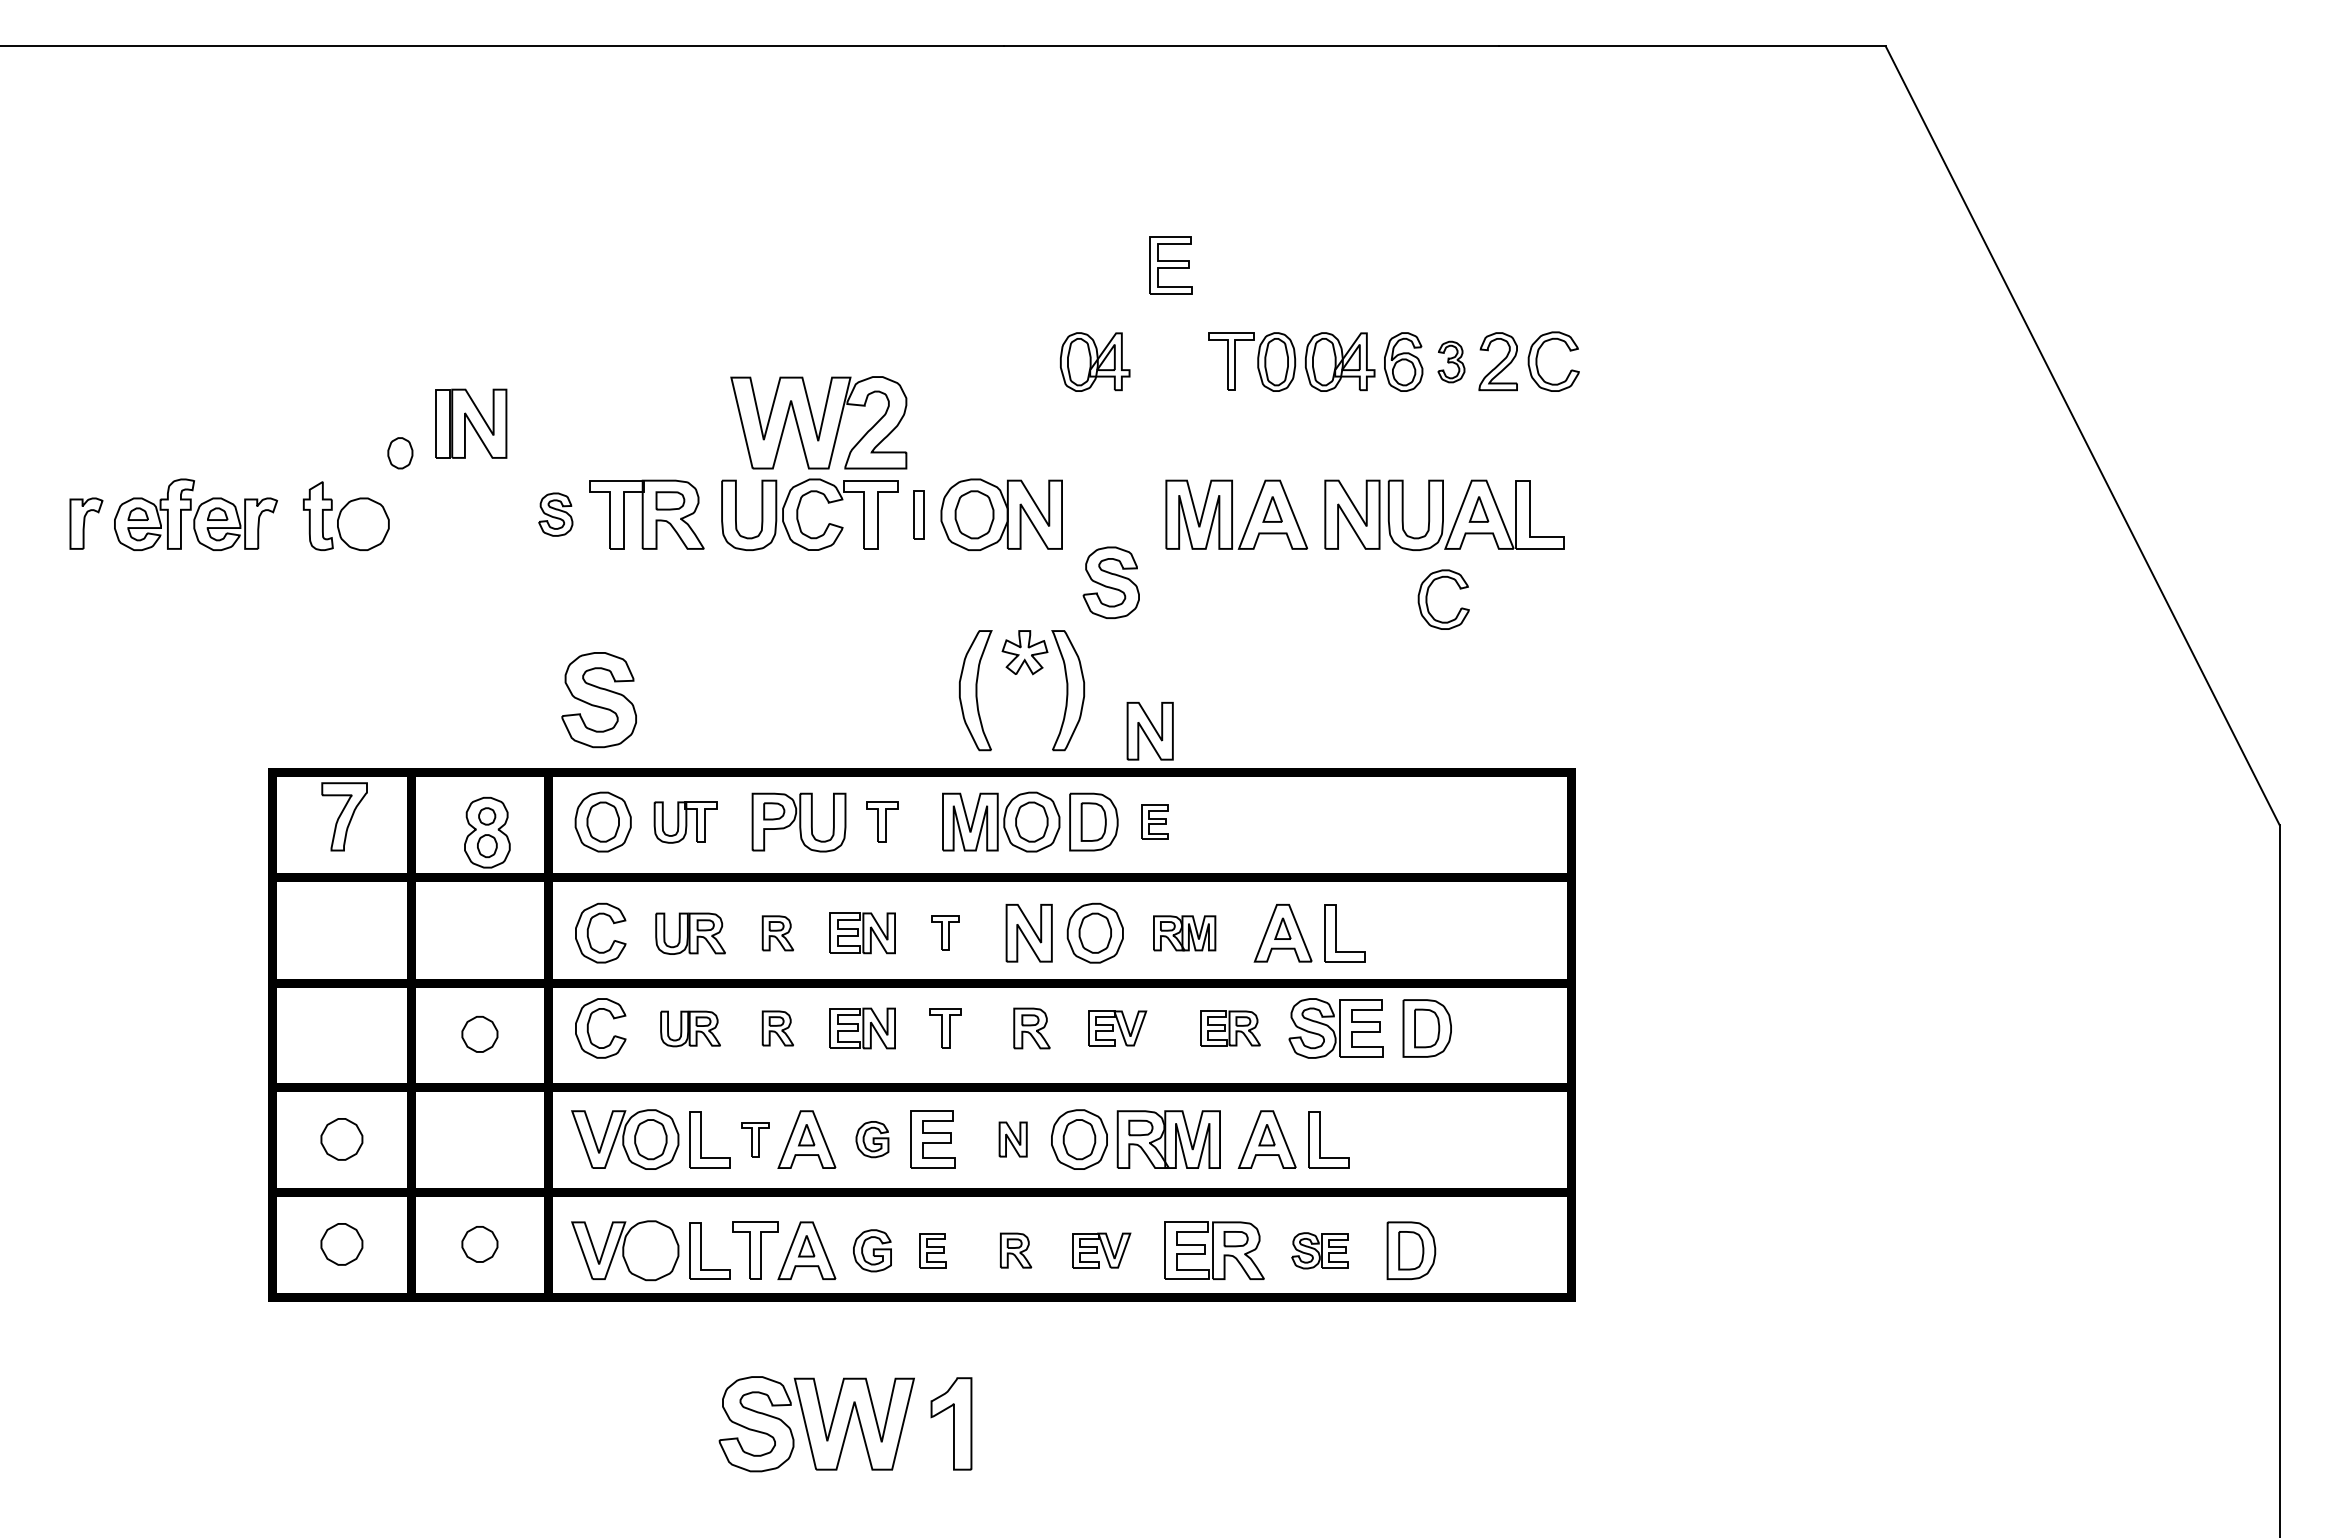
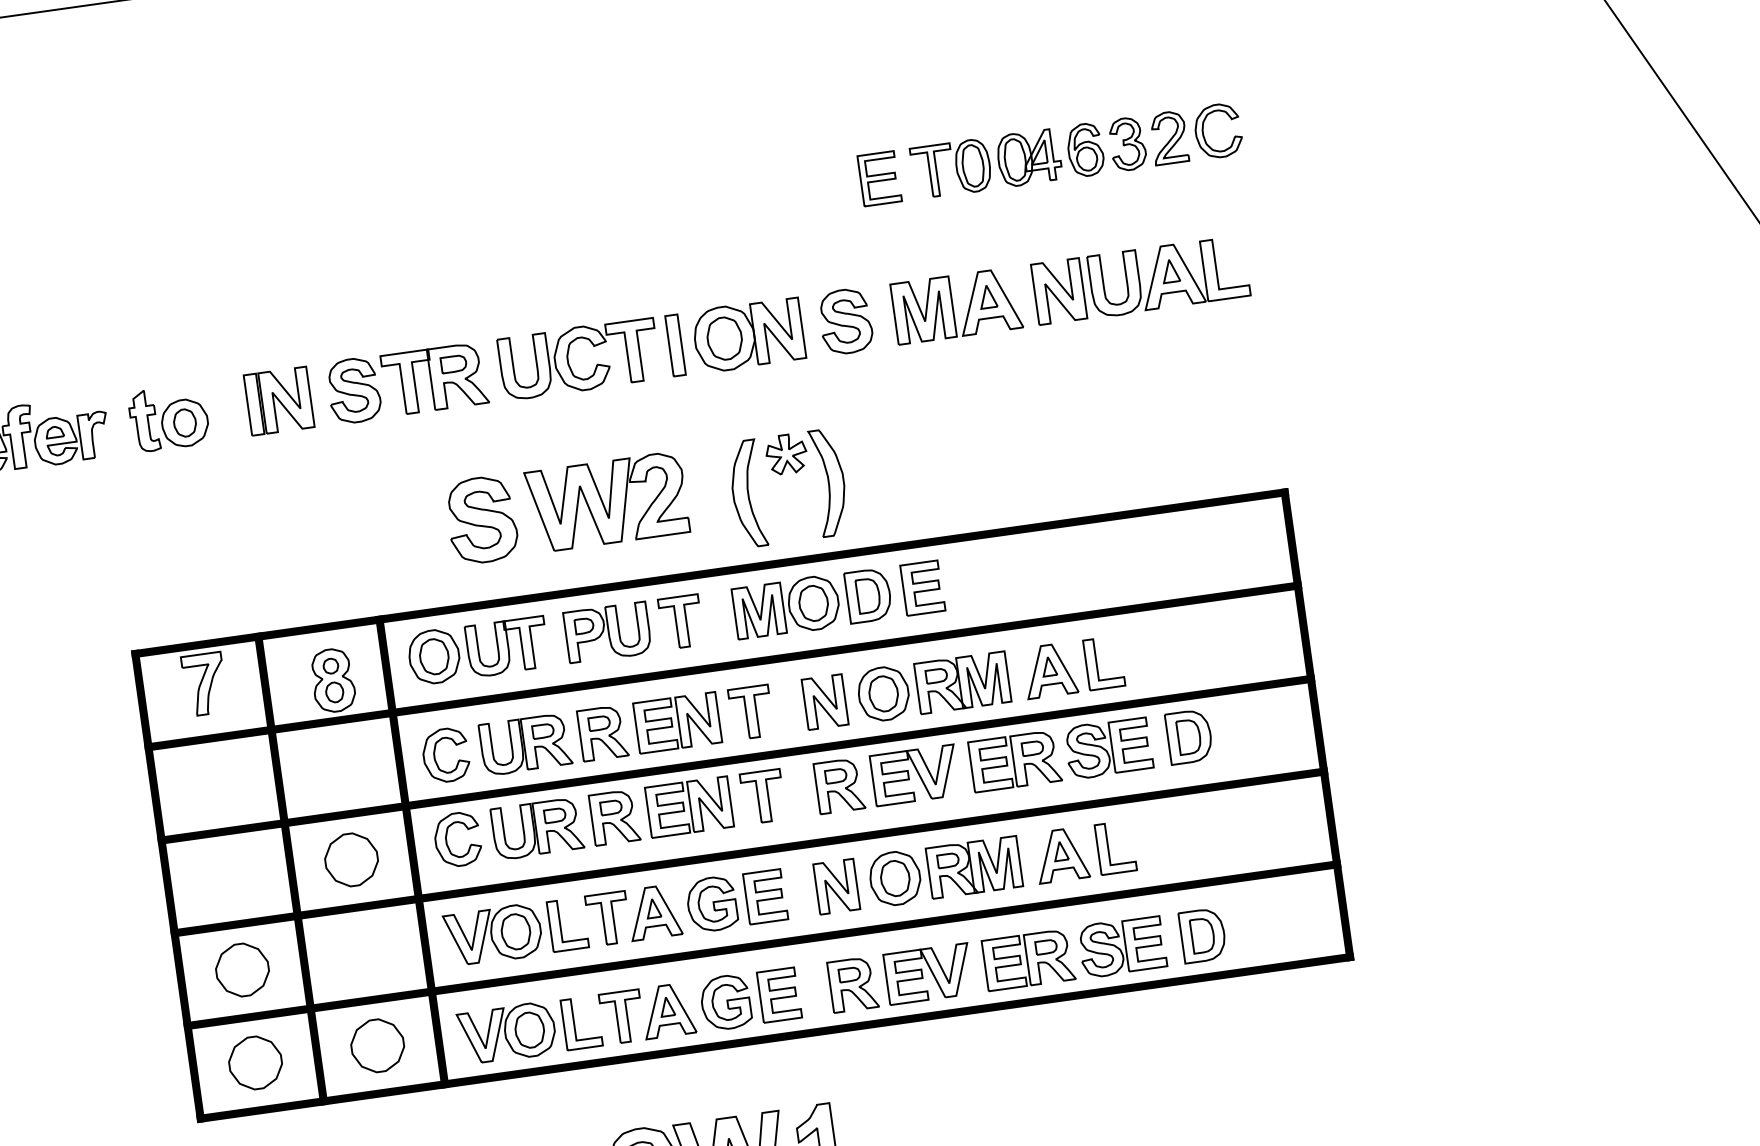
part: (1170, 265) -> (879, 178), moved
part: (1095, 361) -> (812, 187), removed
part: (1451, 361) -> (1127, 143), size x1.43
part: (818, 422) -> (606, 502), moved
part: (471, 423) -> (279, 400), moved
part: (400, 453) -> (185, 423), moved
part: (555, 514) -> (353, 390), size x1.67
part: (918, 514) -> (675, 345), size x1.43
part: (1110, 582) -> (845, 321), moved
part: (1427, 599) -> (1136, 357), removed
part: (598, 700) -> (481, 520), moved
part: (1149, 731) -> (906, 508), removed
part: (685, 822) -> (507, 646), size x1.43
part: (882, 822) -> (681, 622), size x1.43
part: (1155, 822) -> (923, 588), size x1.67
part: (690, 933) -> (525, 744), size x1.43
part: (777, 933) -> (602, 733), size x1.67
part: (862, 933) -> (677, 723), size x1.43
part: (945, 933) -> (751, 712), size x1.67
part: (1184, 933) -> (962, 683), size x1.67
part: (690, 1028) -> (537, 828), size x1.67
part: (777, 1028) -> (614, 817), size x1.67
part: (862, 1028) -> (689, 807), size x1.43
part: (945, 1028) -> (762, 796), size x1.43
part: (1031, 1028) -> (839, 786), size x1.43
part: (1117, 1028) -> (915, 775), size x1.67
part: (1230, 1028) -> (1015, 761), size x1.67
part: (479, 1034) -> (351, 860), size x1.67
part: (341, 1139) -> (242, 970), size x1.43
part: (755, 1139) -> (608, 918), size x1.67
part: (872, 1139) -> (712, 904), size x1.67
part: (1012, 1139) -> (836, 886), size x1.67
part: (341, 1244) -> (255, 1063), size x1.43
part: (479, 1244) -> (377, 1045), size x1.67
part: (650, 1250) -> (529, 1030), added
part: (872, 1250) -> (725, 1002), size x1.43
part: (932, 1250) -> (779, 994), size x1.67
part: (1015, 1250) -> (852, 984), size x1.67
part: (1101, 1250) -> (928, 973), size x1.67
part: (1319, 1250) -> (1121, 946), size x1.67

